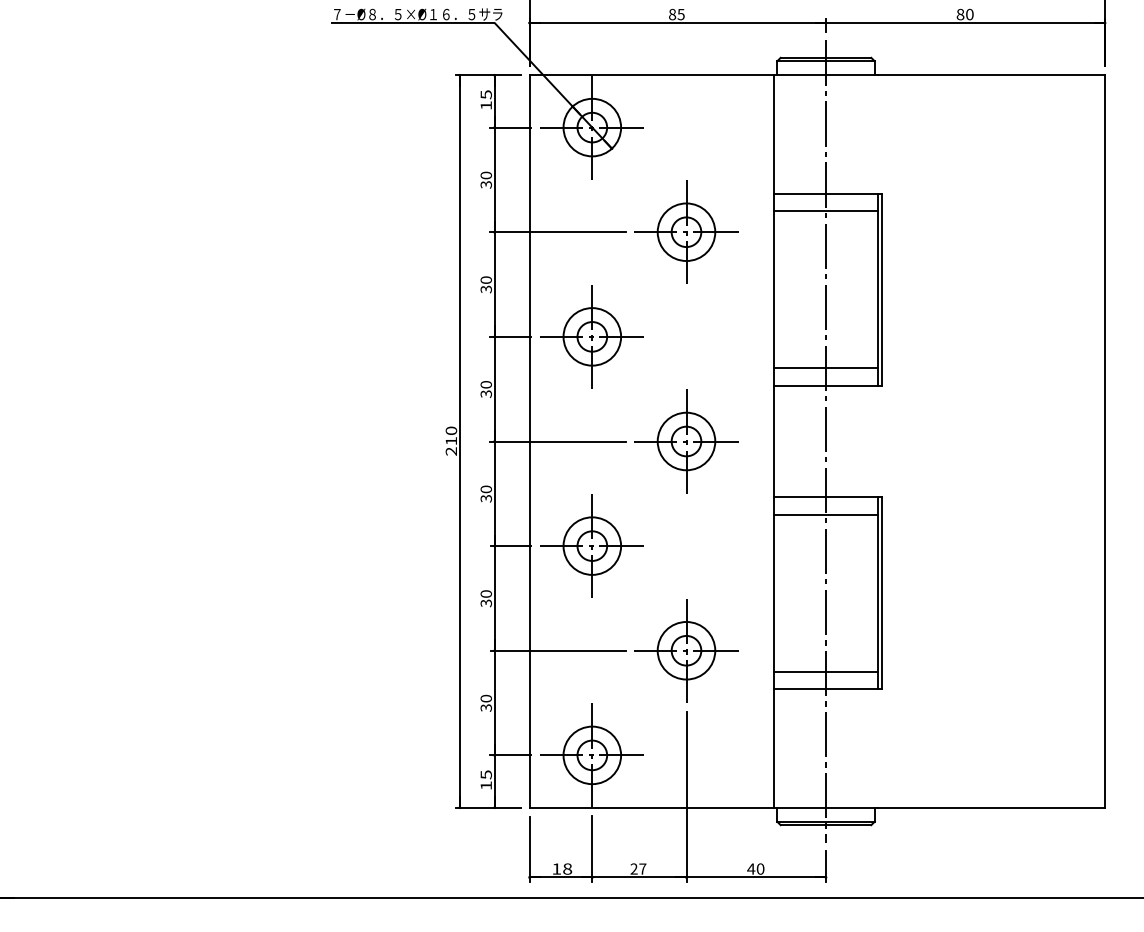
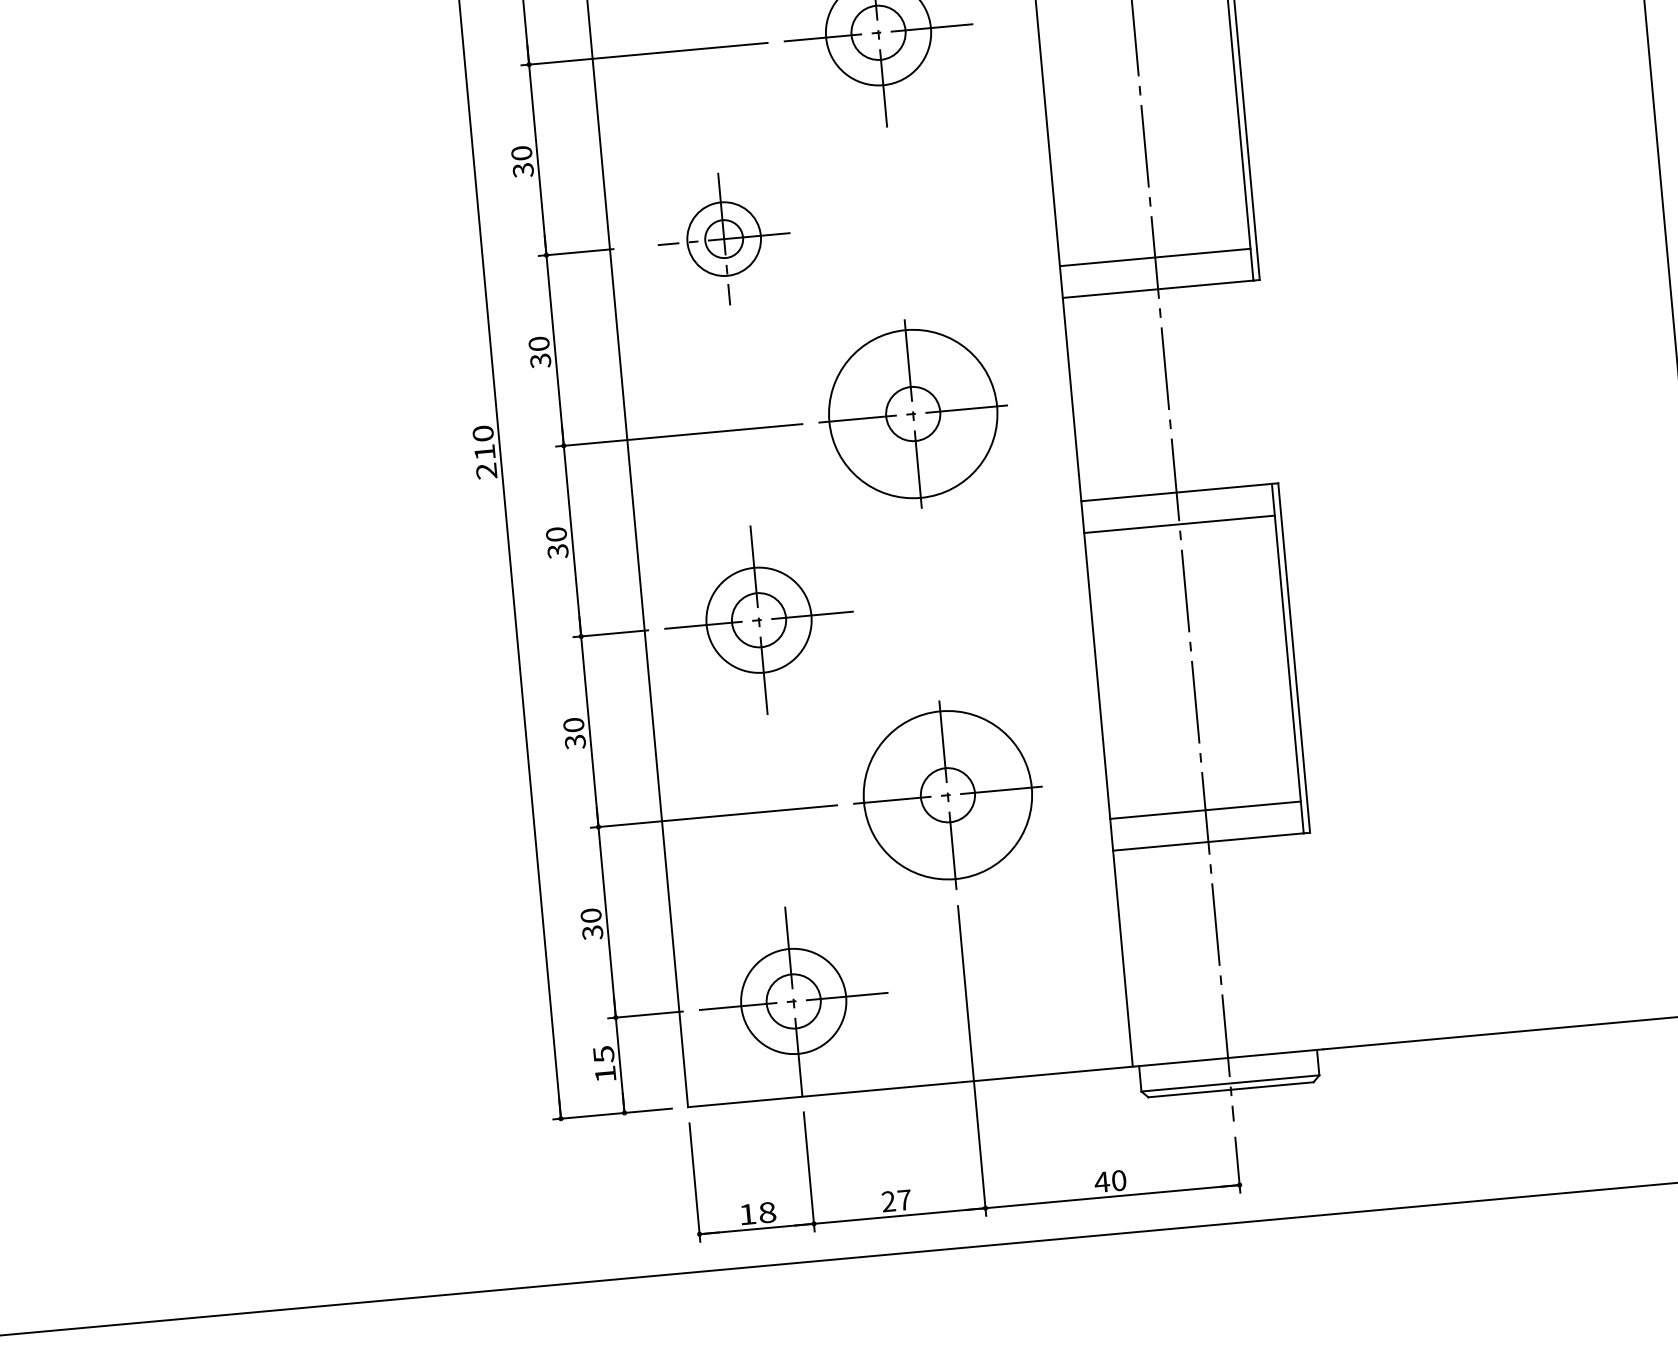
part: (591, 336) -> (722, 238), size x0.7
circle: (686, 441) -> (913, 414), size x1.6
circle: (686, 650) -> (947, 794), size x1.6

